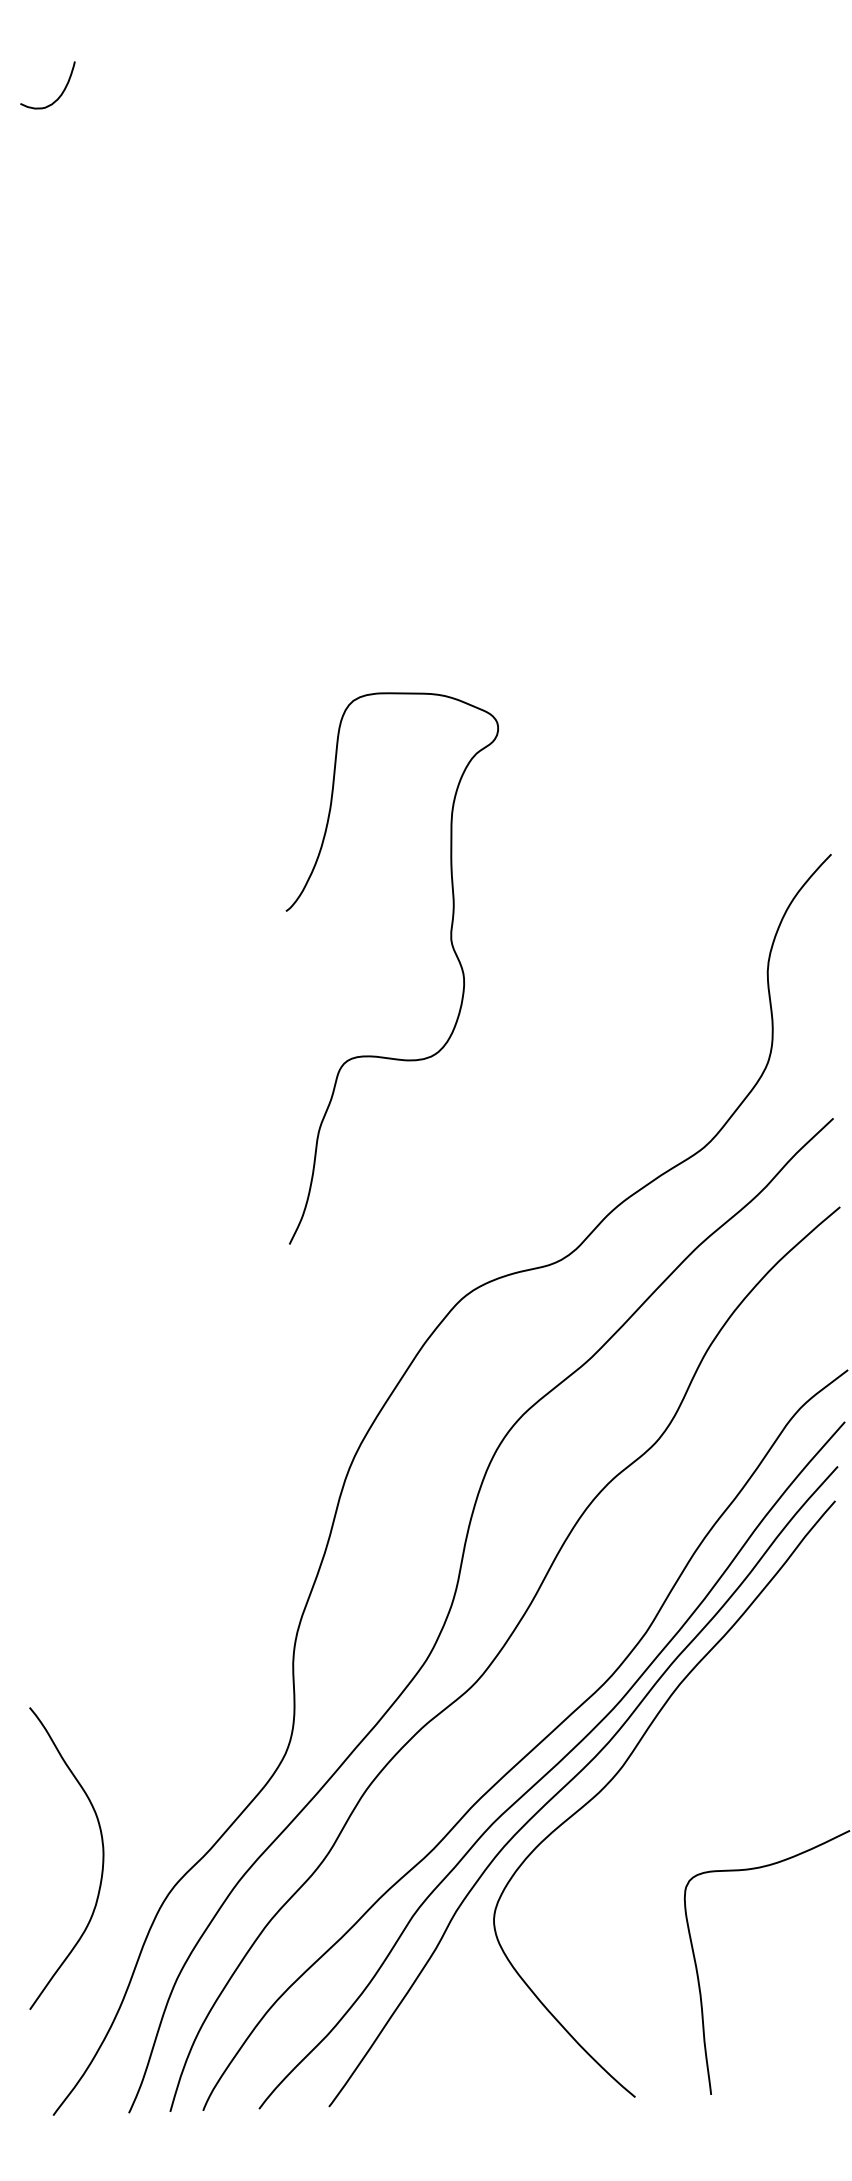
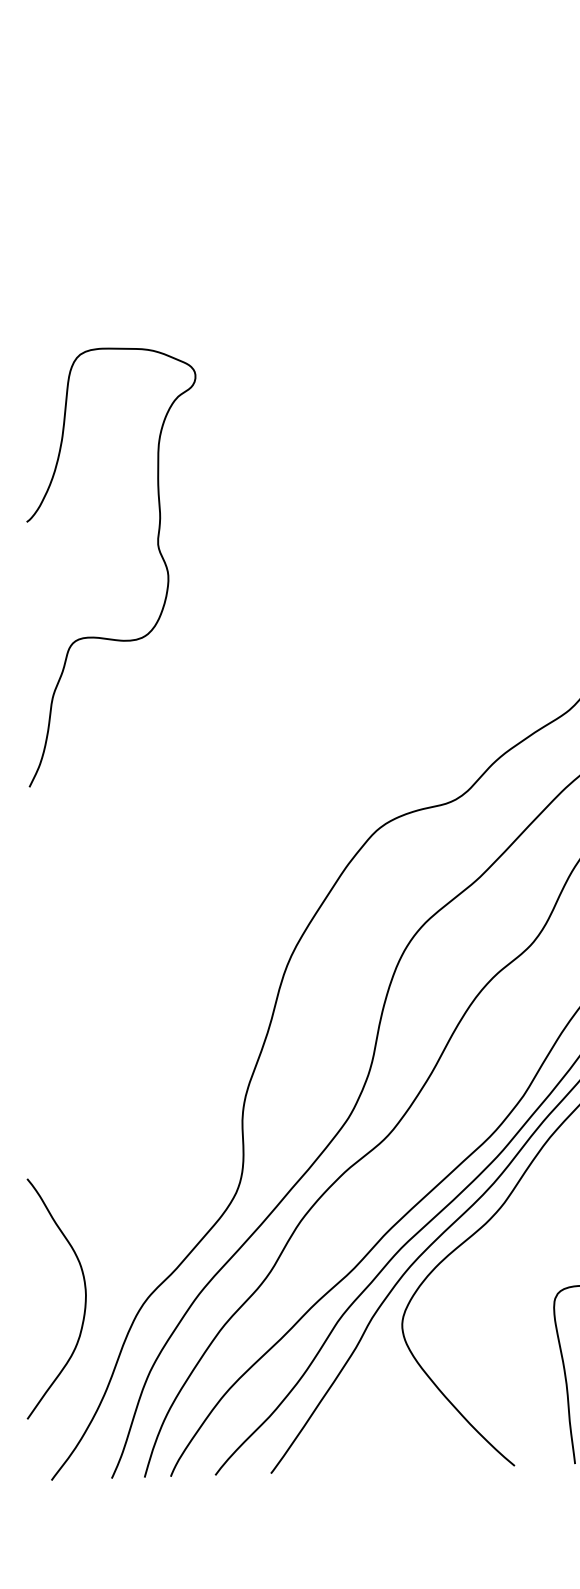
curve: (452, 949) -> (159, 552), moved
curve: (102, 1858) -> (85, 1298), moved

